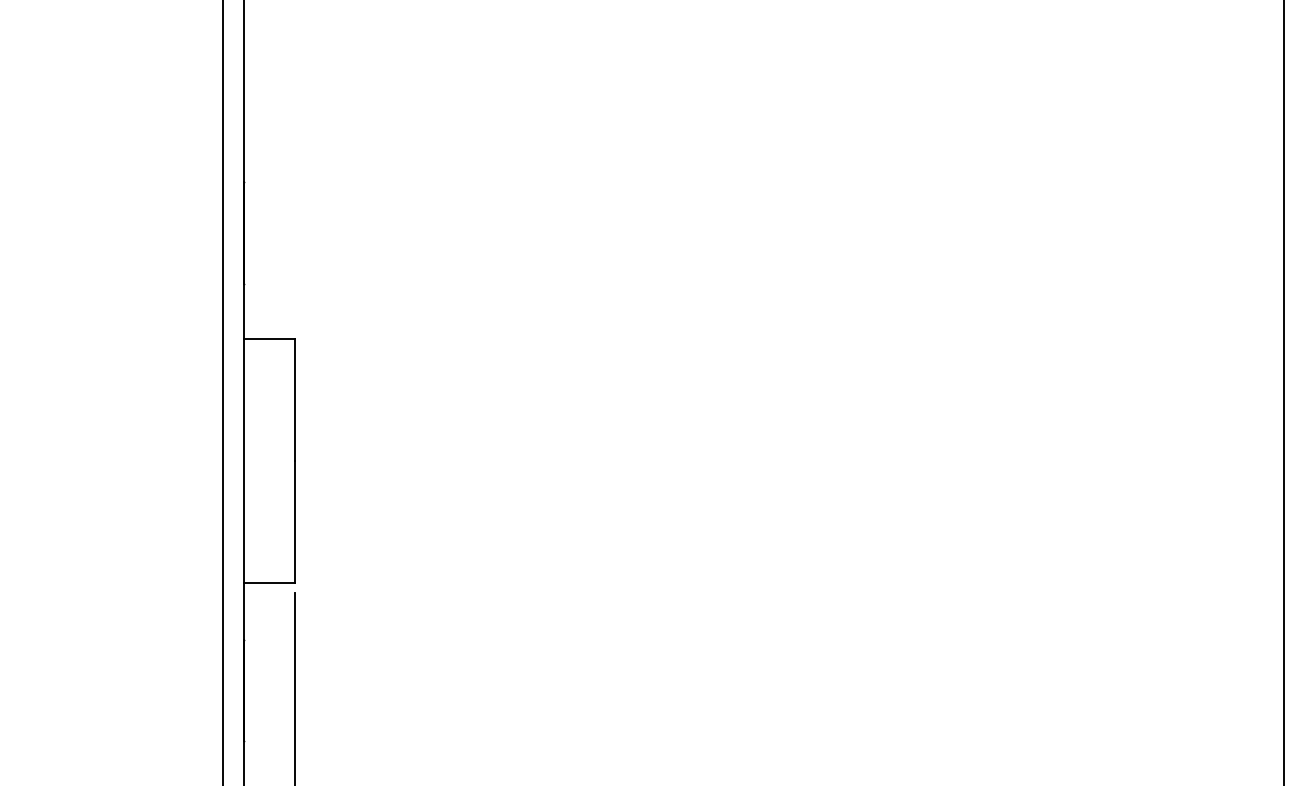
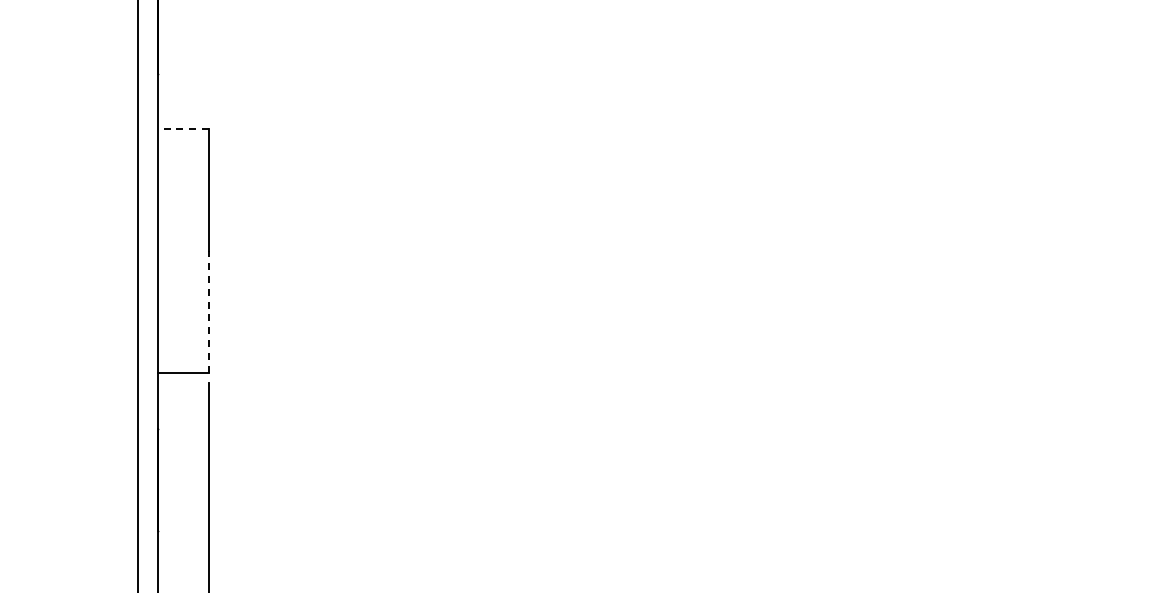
line: (268, 339) -> (183, 129), solid -> dashed
line: (294, 521) -> (209, 311), solid -> dashed

